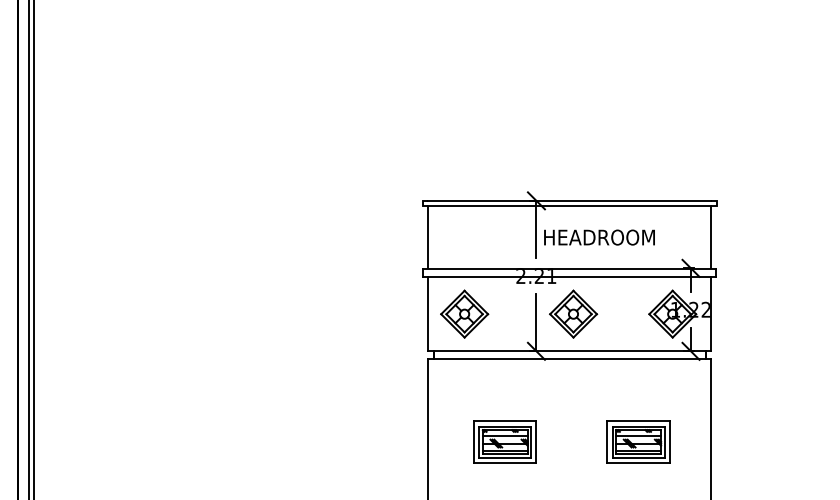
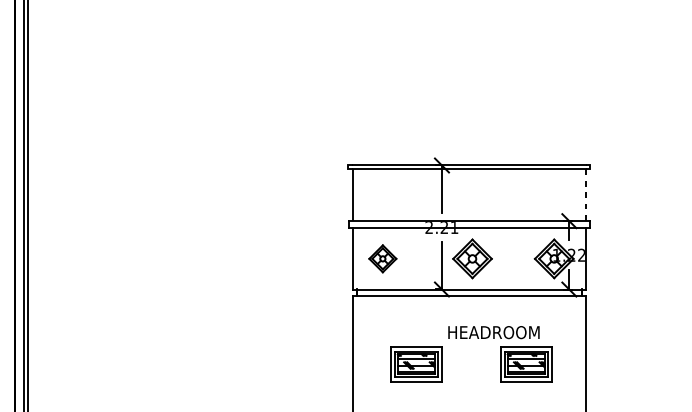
text: (599, 237) -> (493, 332), moved
line: (711, 237) -> (586, 195), solid -> dashed
part: (464, 313) -> (382, 258), size x0.7

